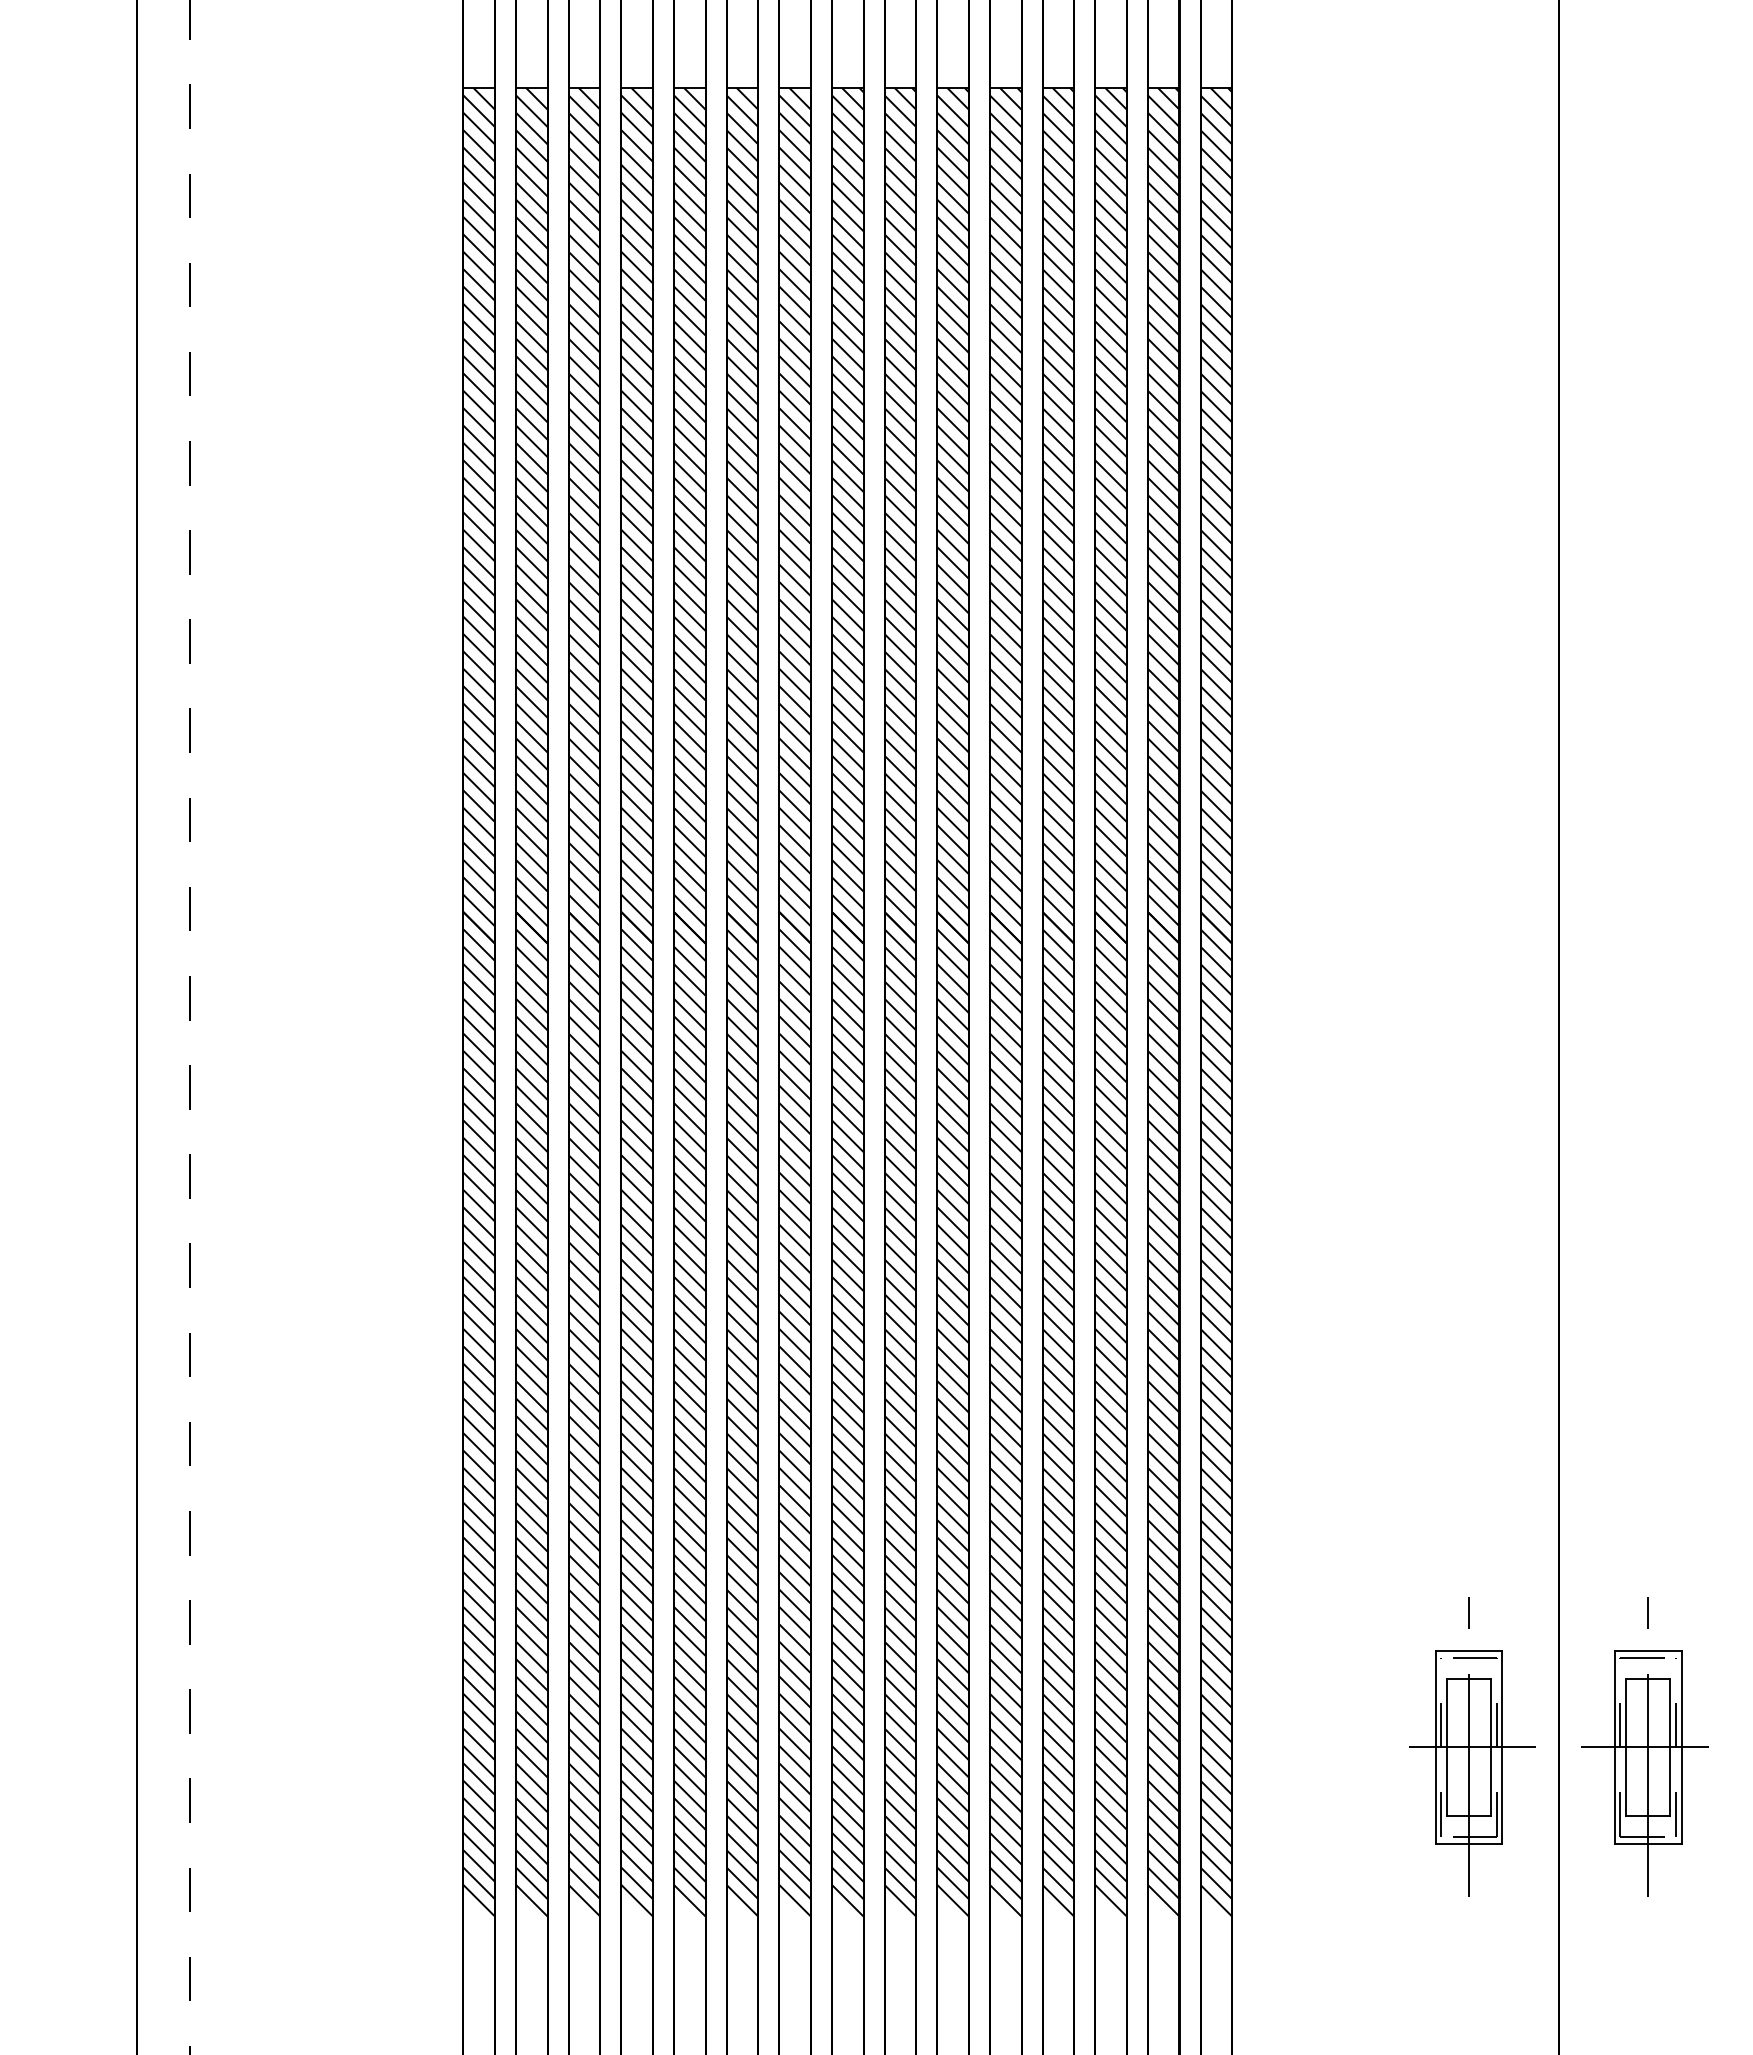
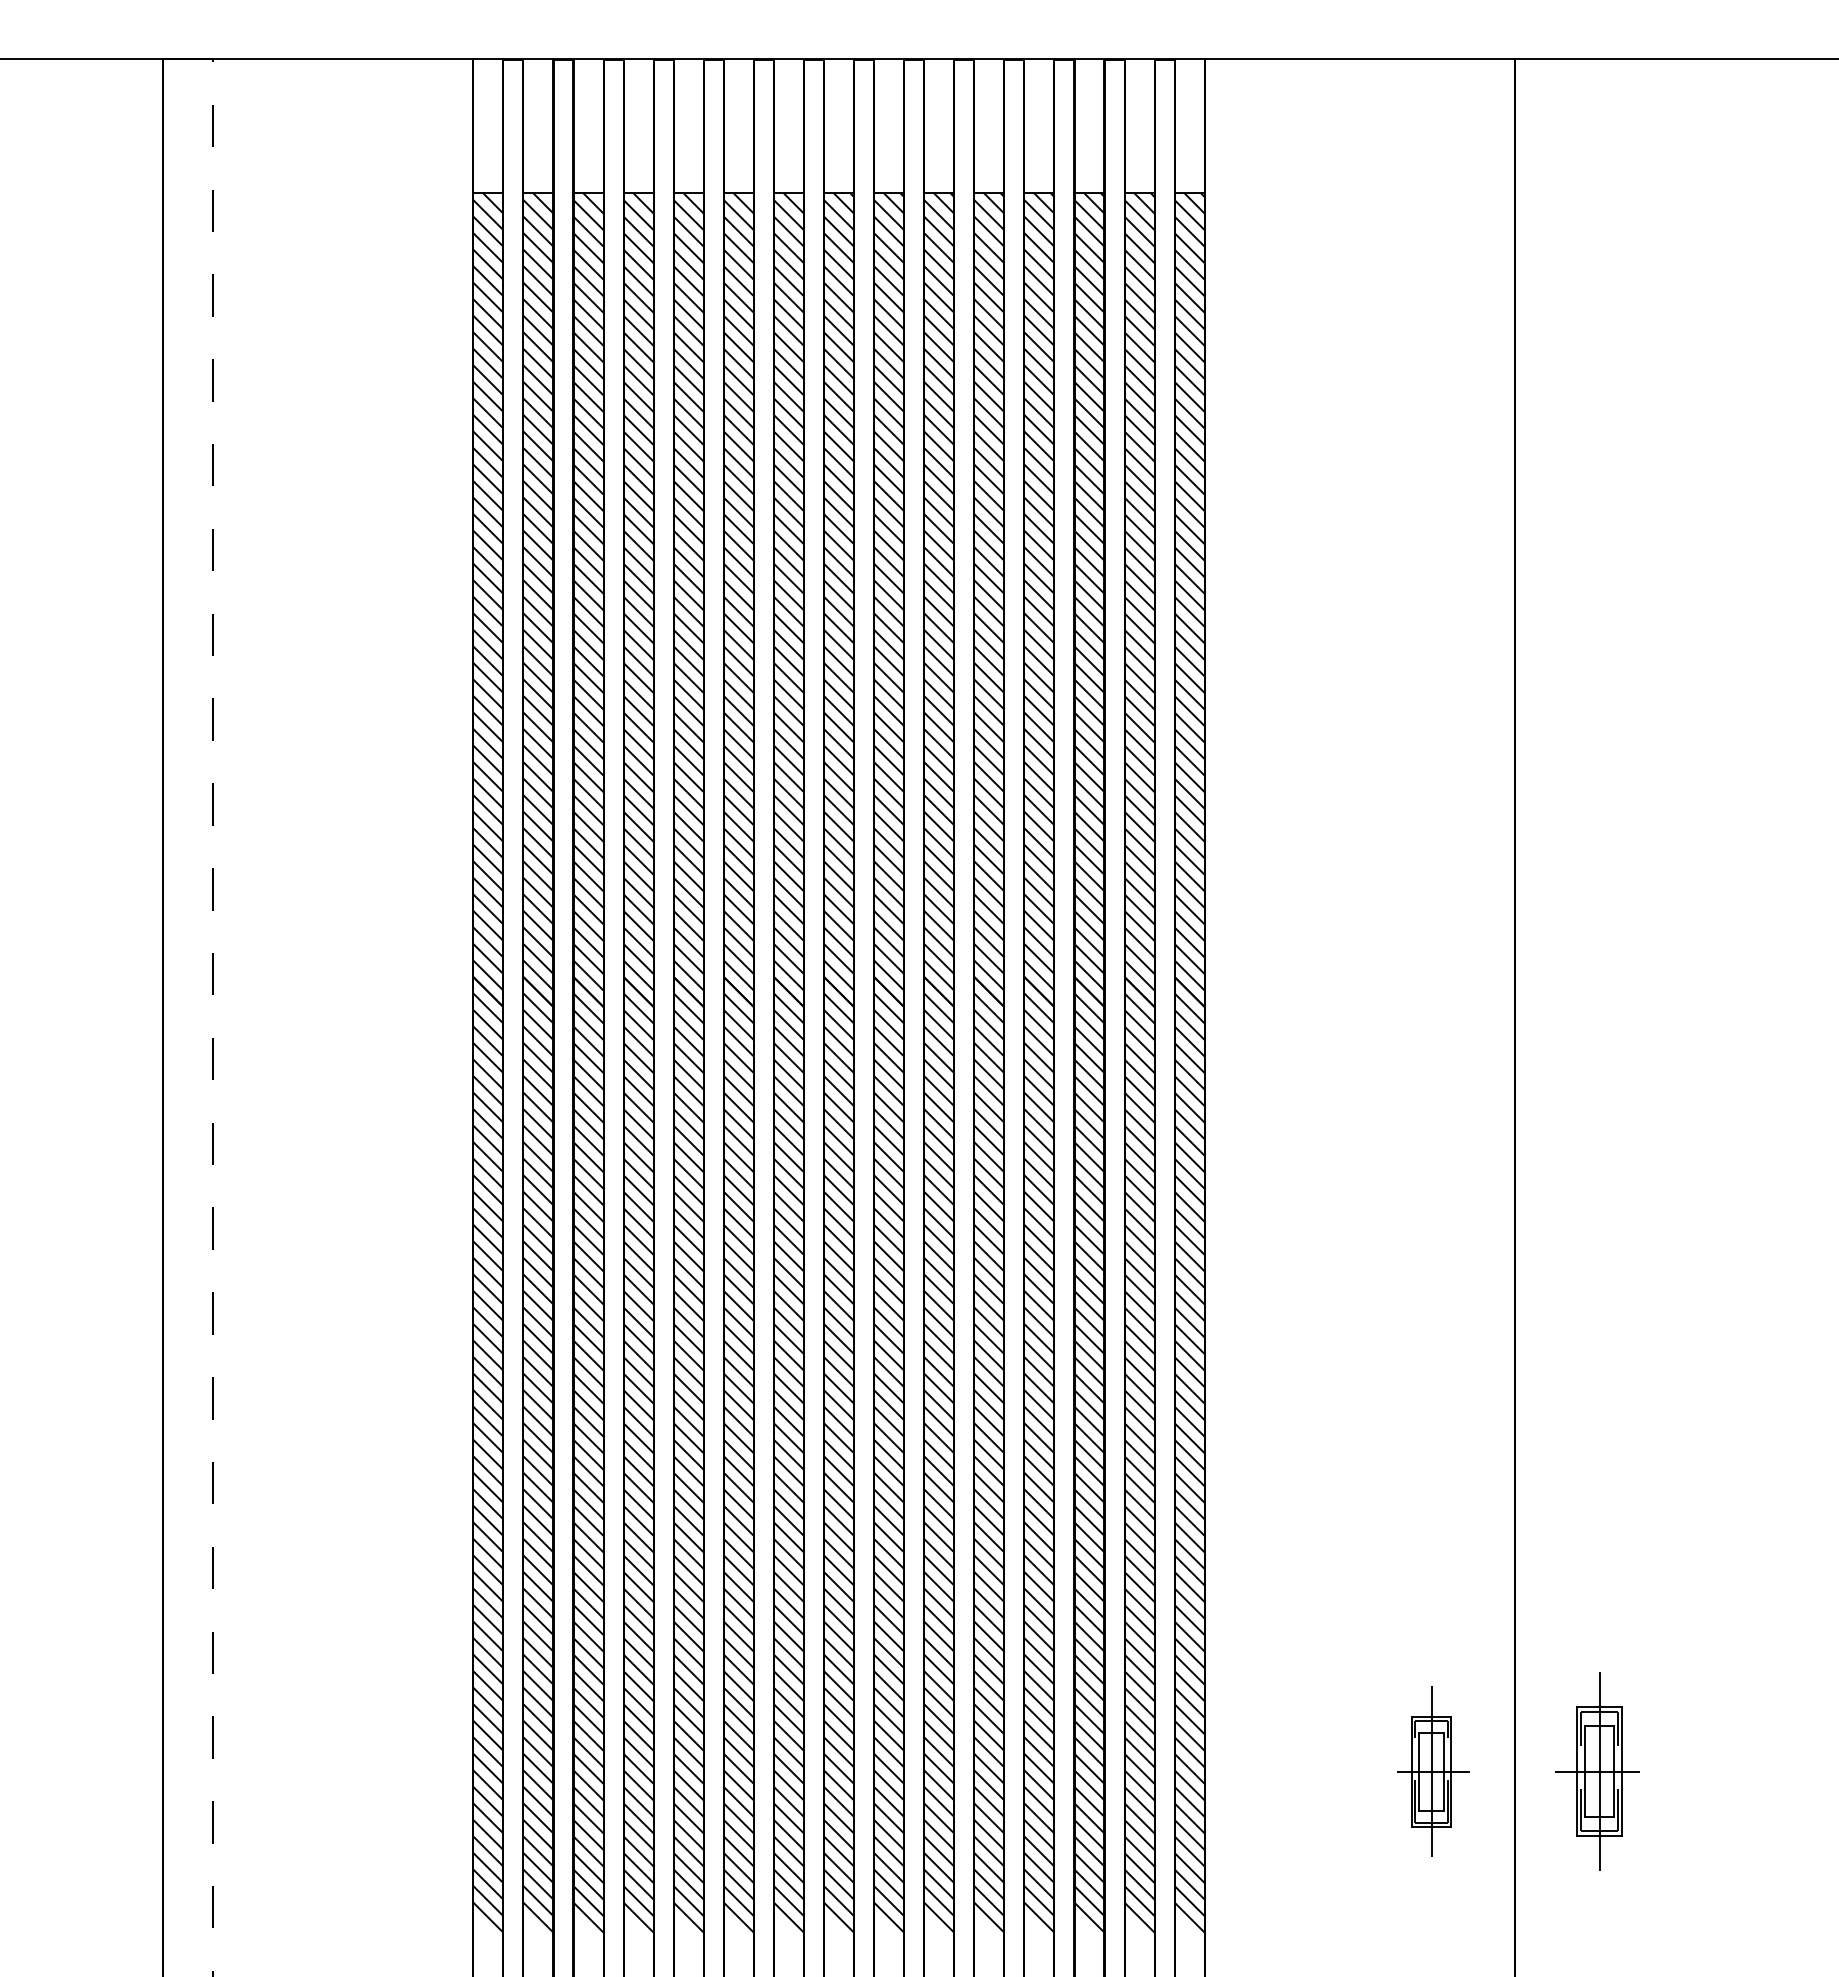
part: (1472, 1747) -> (1433, 1771), size x0.6
part: (1645, 1747) -> (1597, 1771), size x0.7

